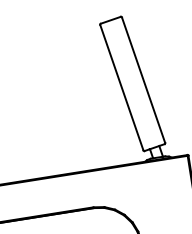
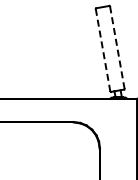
line: (143, 79) -> (117, 47), solid -> dashed
line: (122, 88) -> (103, 50), solid -> dashed

